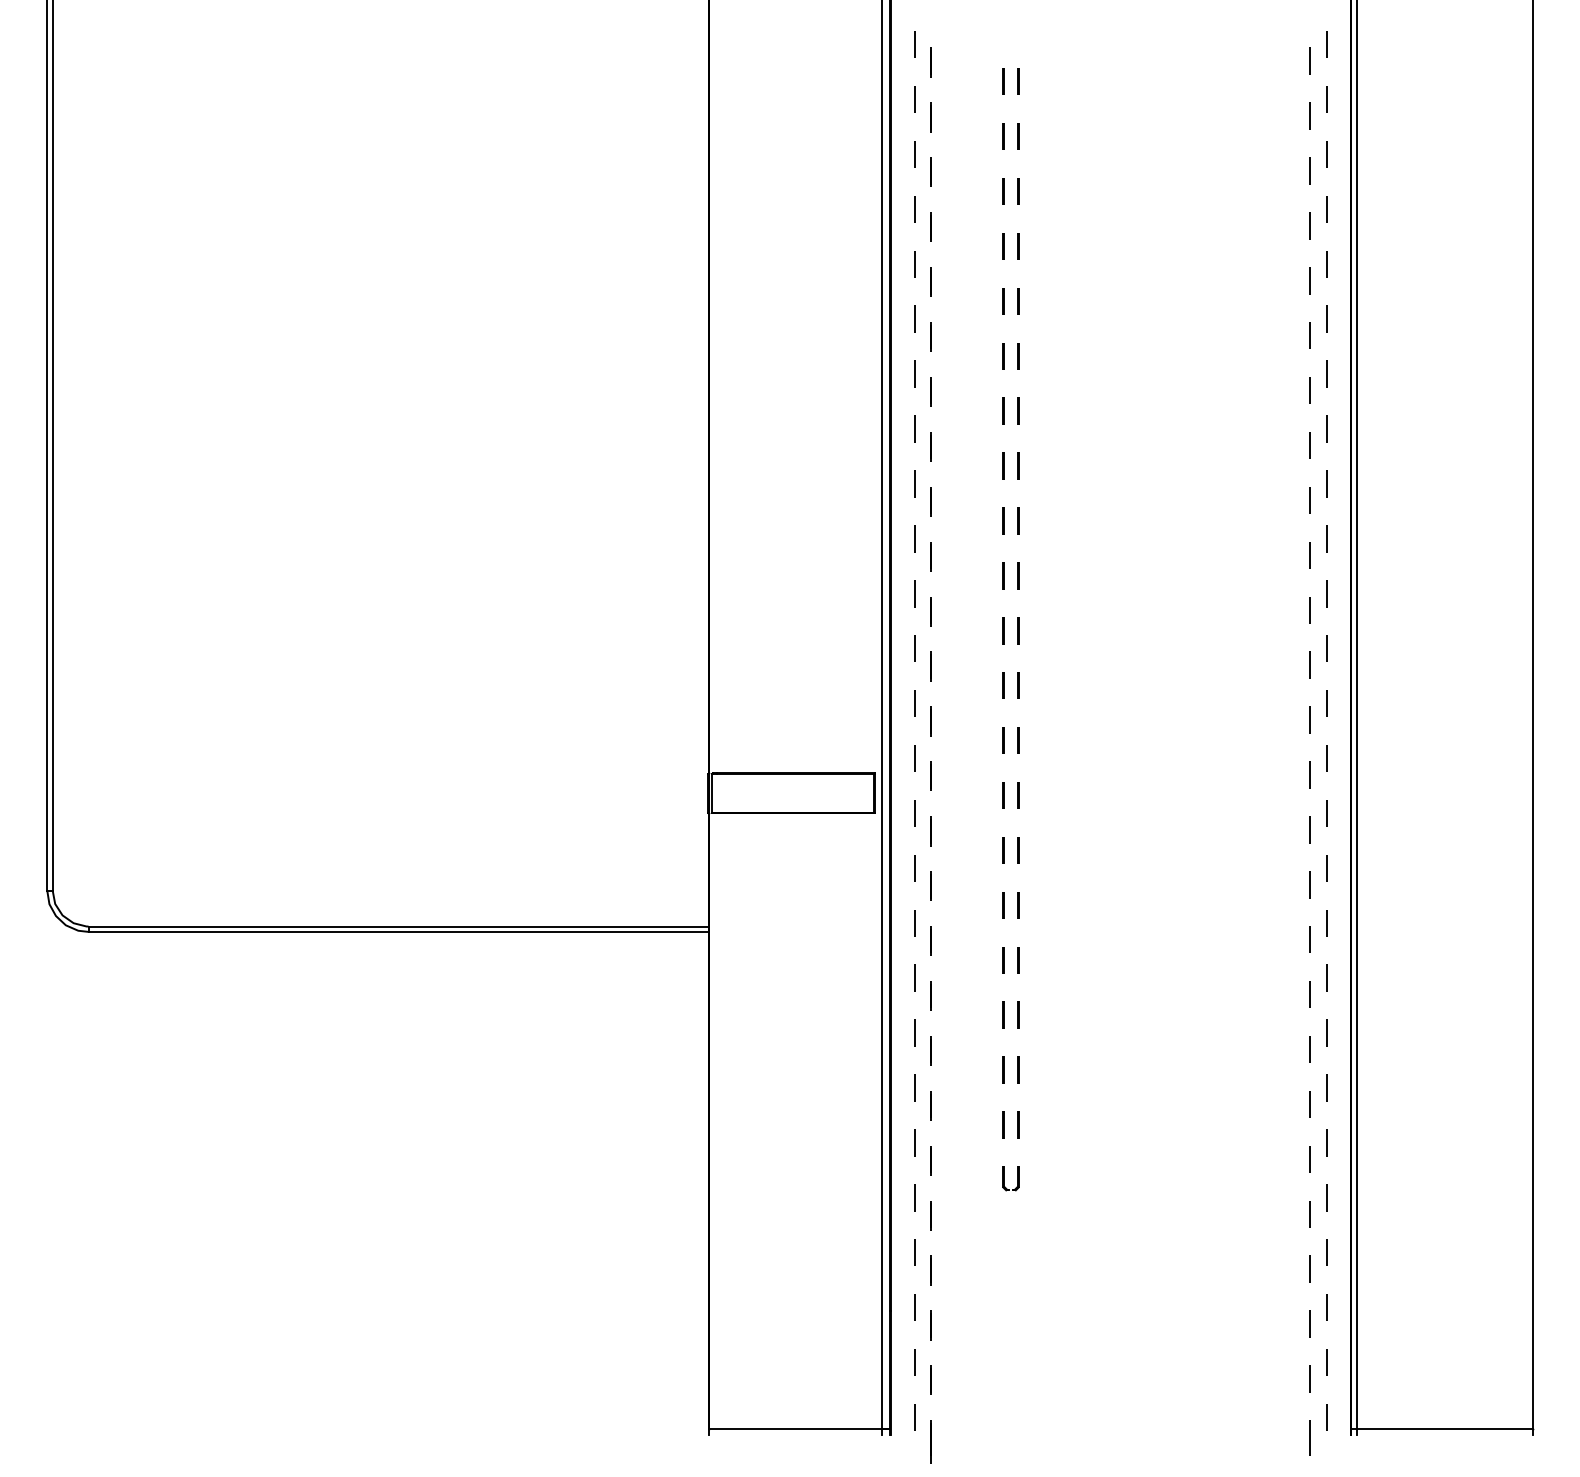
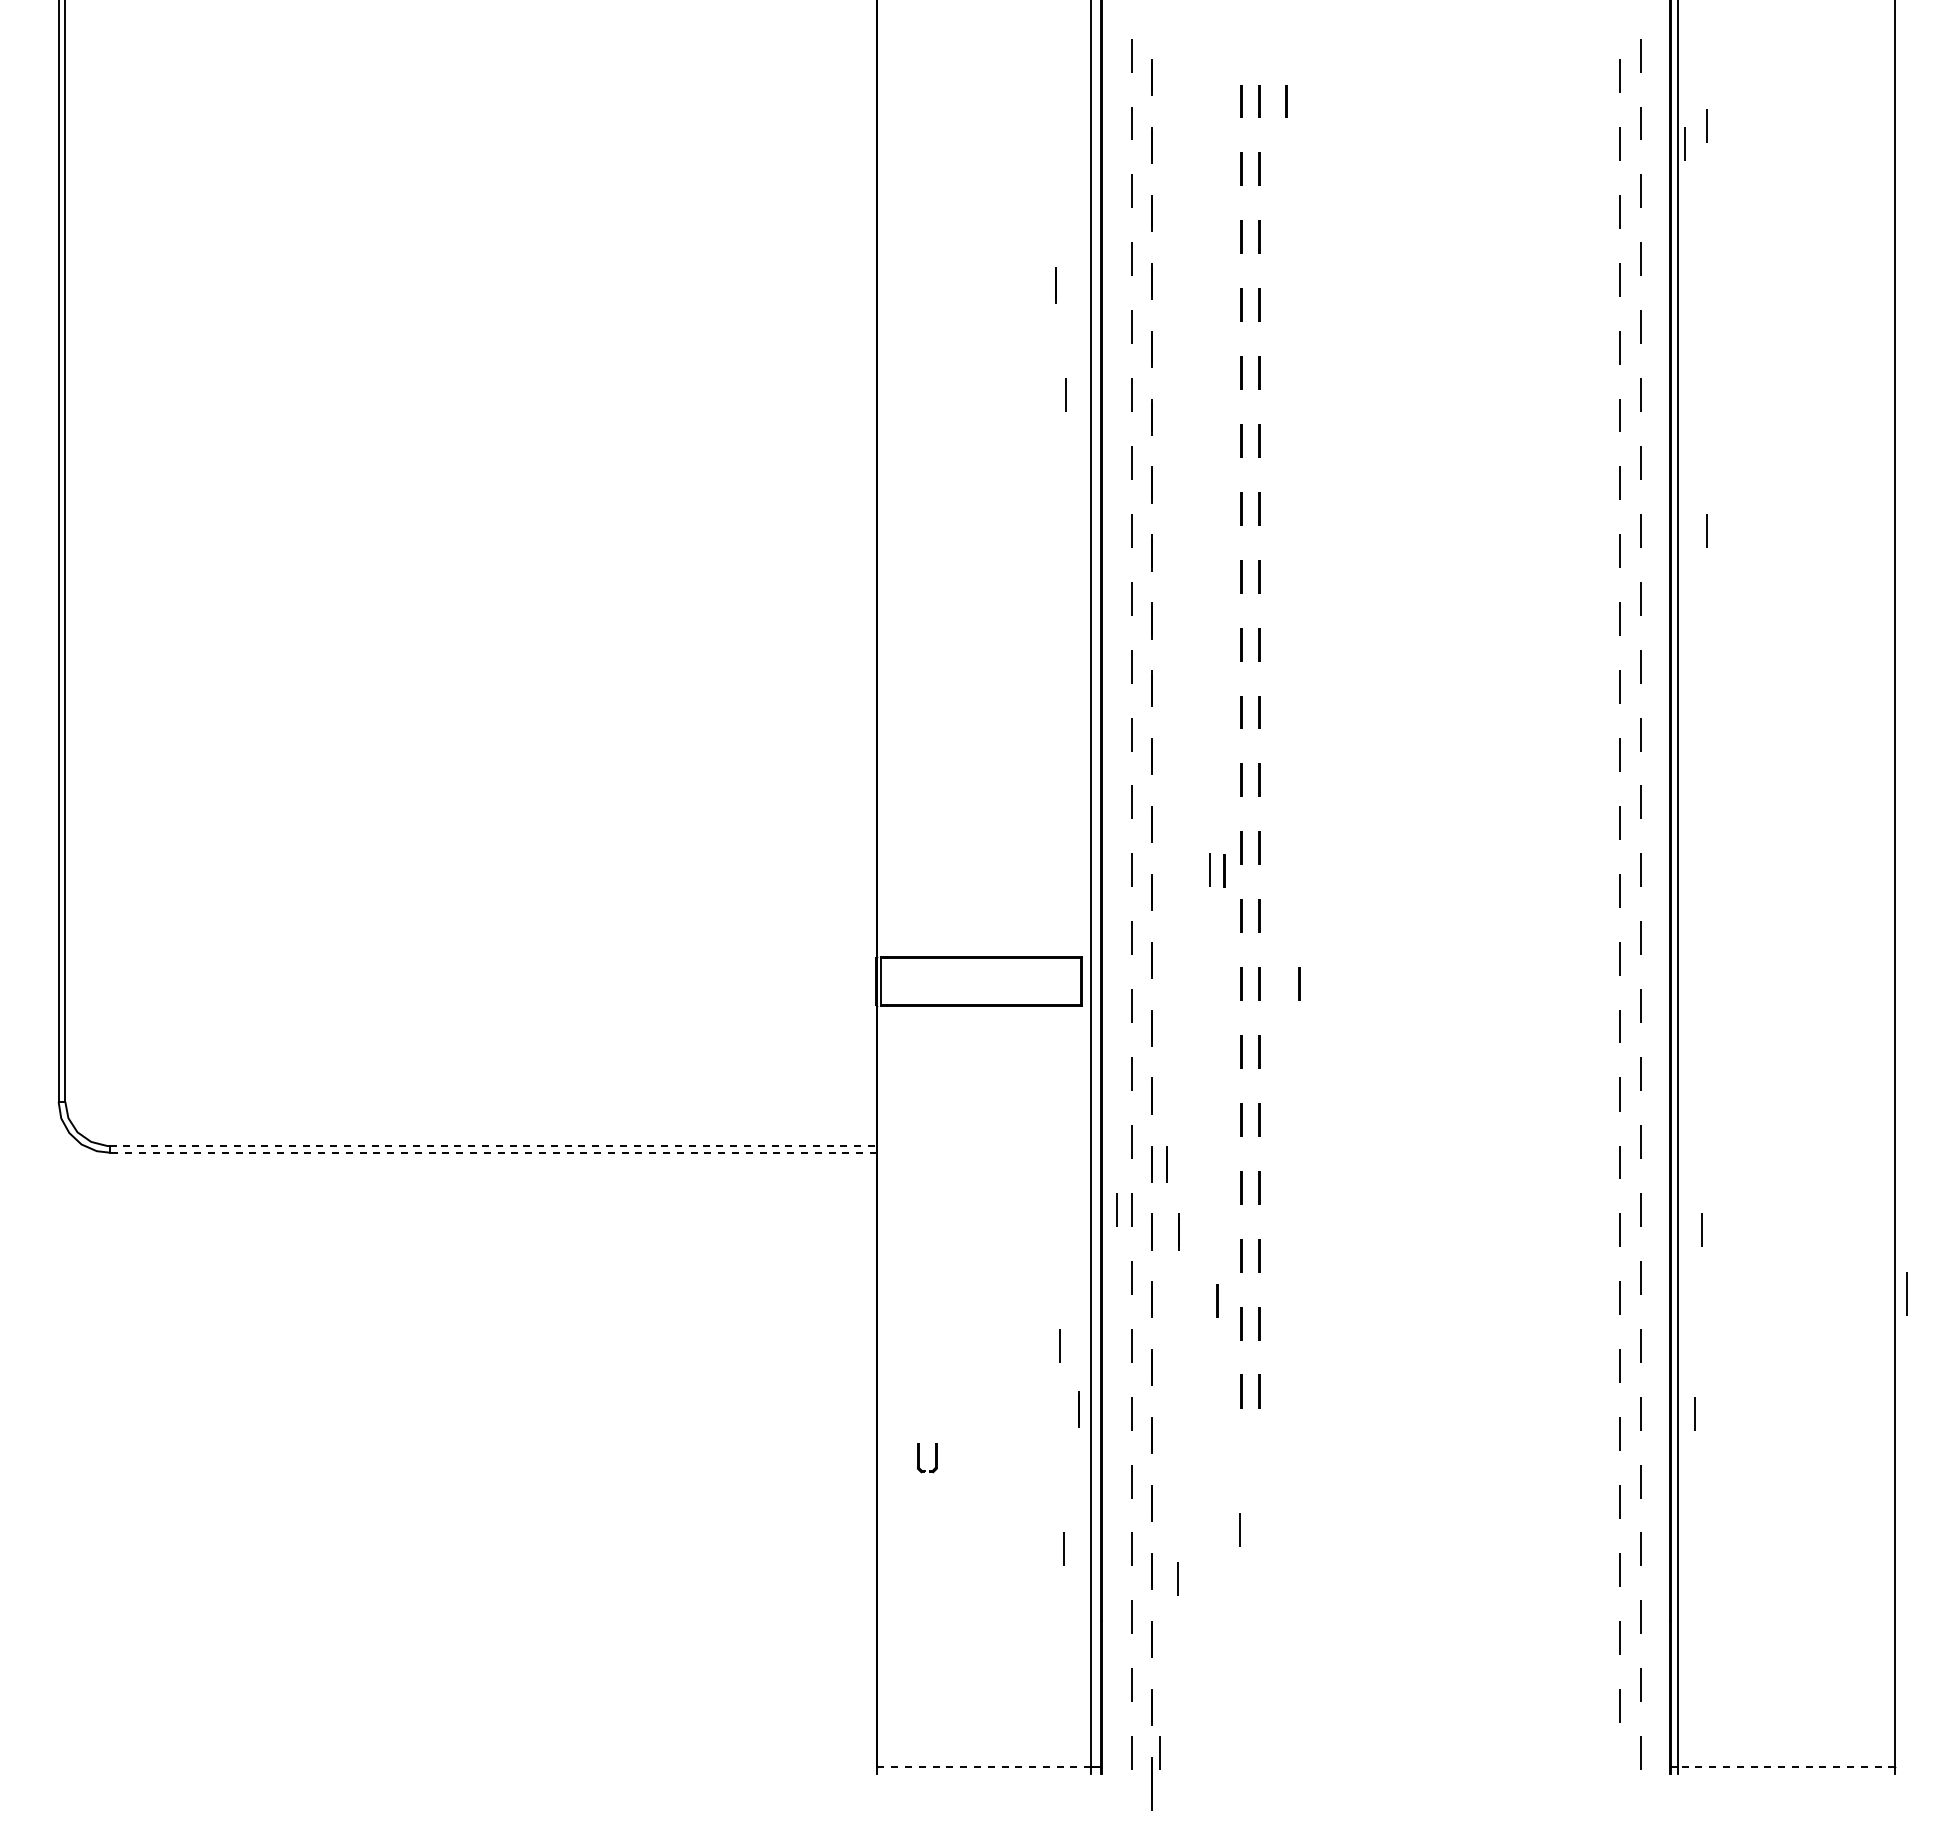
line: (1040, 81) -> (1286, 101), added
line: (1379, 101) -> (1706, 125), added
line: (1362, 115) -> (1684, 143), added
line: (853, 230) -> (1055, 285), added
line: (861, 318) -> (1065, 394), added
line: (1379, 428) -> (1706, 530), added
line: (978, 702) -> (1209, 869), added
line: (990, 703) -> (1224, 870), added
line: (1050, 795) -> (1299, 983), added
line: (398, 926) -> (493, 1145), solid -> dashed
line: (398, 931) -> (493, 1152), solid -> dashed
line: (943, 941) -> (1166, 1164), added
line: (902, 977) -> (1116, 1209), added
line: (1375, 994) -> (1701, 1229), added
line: (952, 995) -> (1178, 1231), added
line: (984, 1051) -> (1217, 1300), added
line: (856, 1087) -> (1059, 1345), added
line: (872, 1139) -> (1078, 1409), added
line: (1370, 1142) -> (1694, 1413), added
part: (1004, 1179) -> (919, 1458), moved
line: (1002, 1236) -> (1239, 1529), added
line: (859, 1252) -> (1063, 1548), added
line: (952, 1276) -> (1177, 1578), added
line: (937, 1416) -> (1159, 1752), added
line: (795, 1429) -> (983, 1767), solid -> dashed
line: (1444, 1429) -> (1786, 1767), solid -> dashed
line: (1309, 1438) -> (1906, 1293), moved

